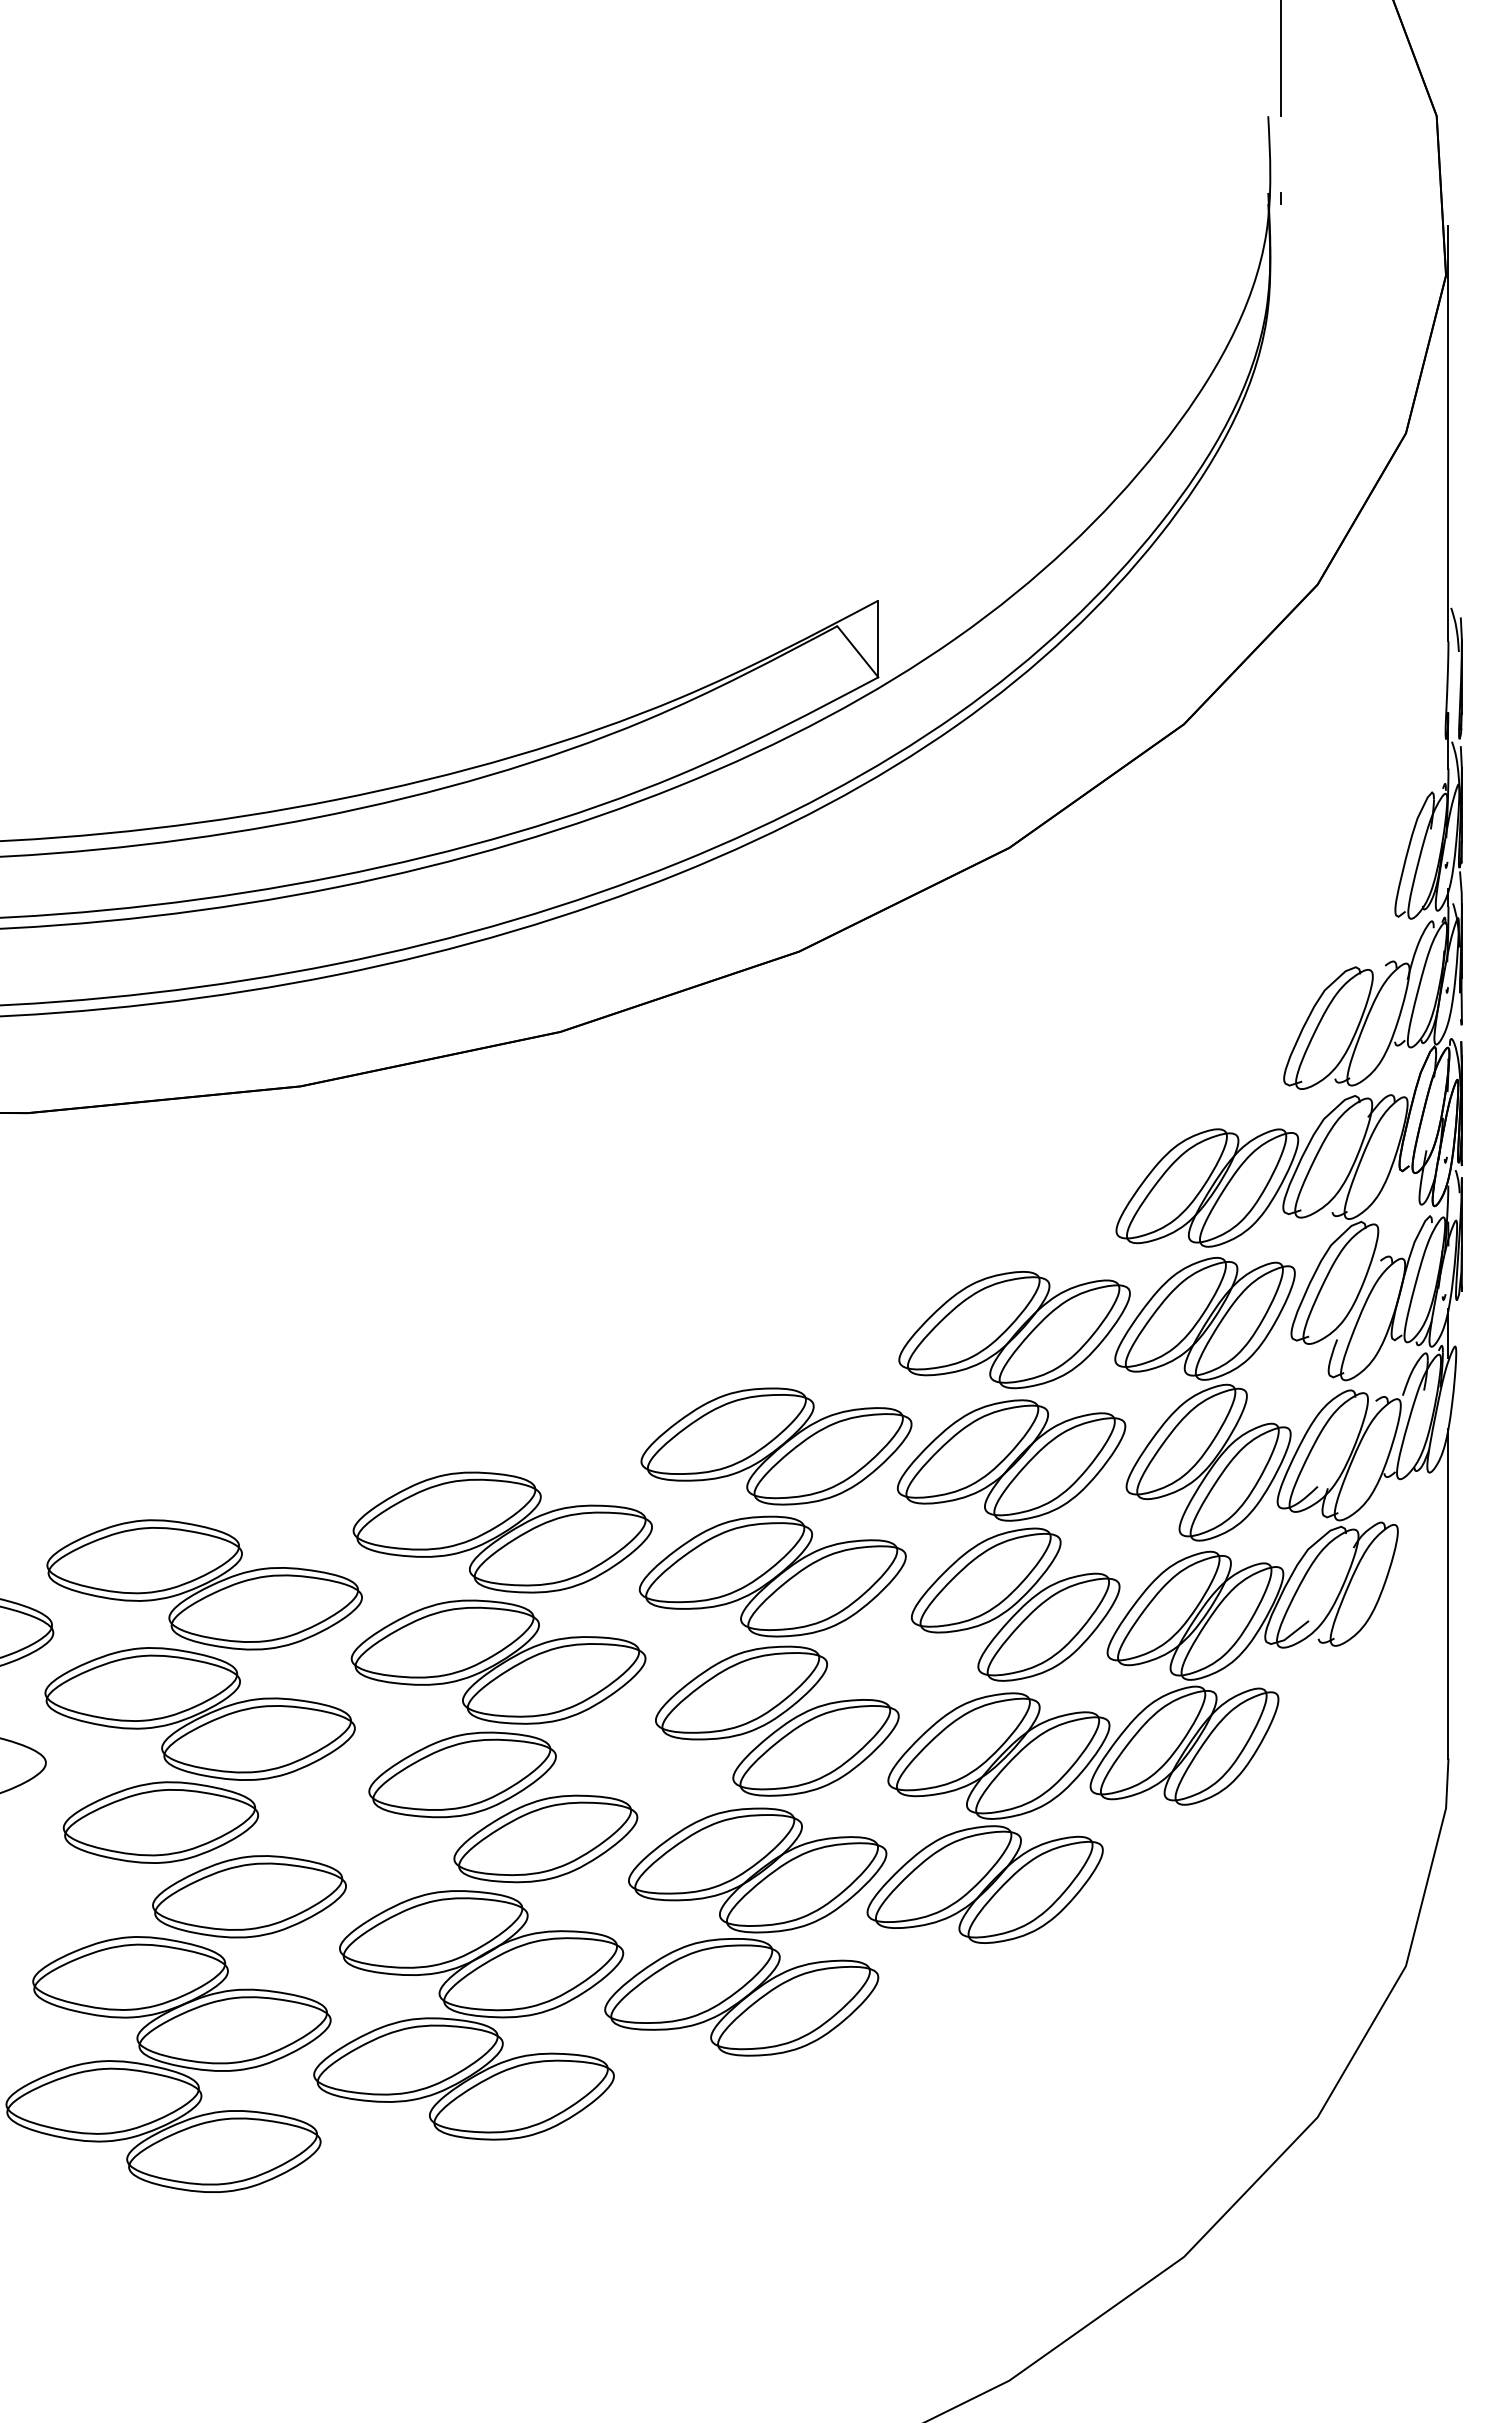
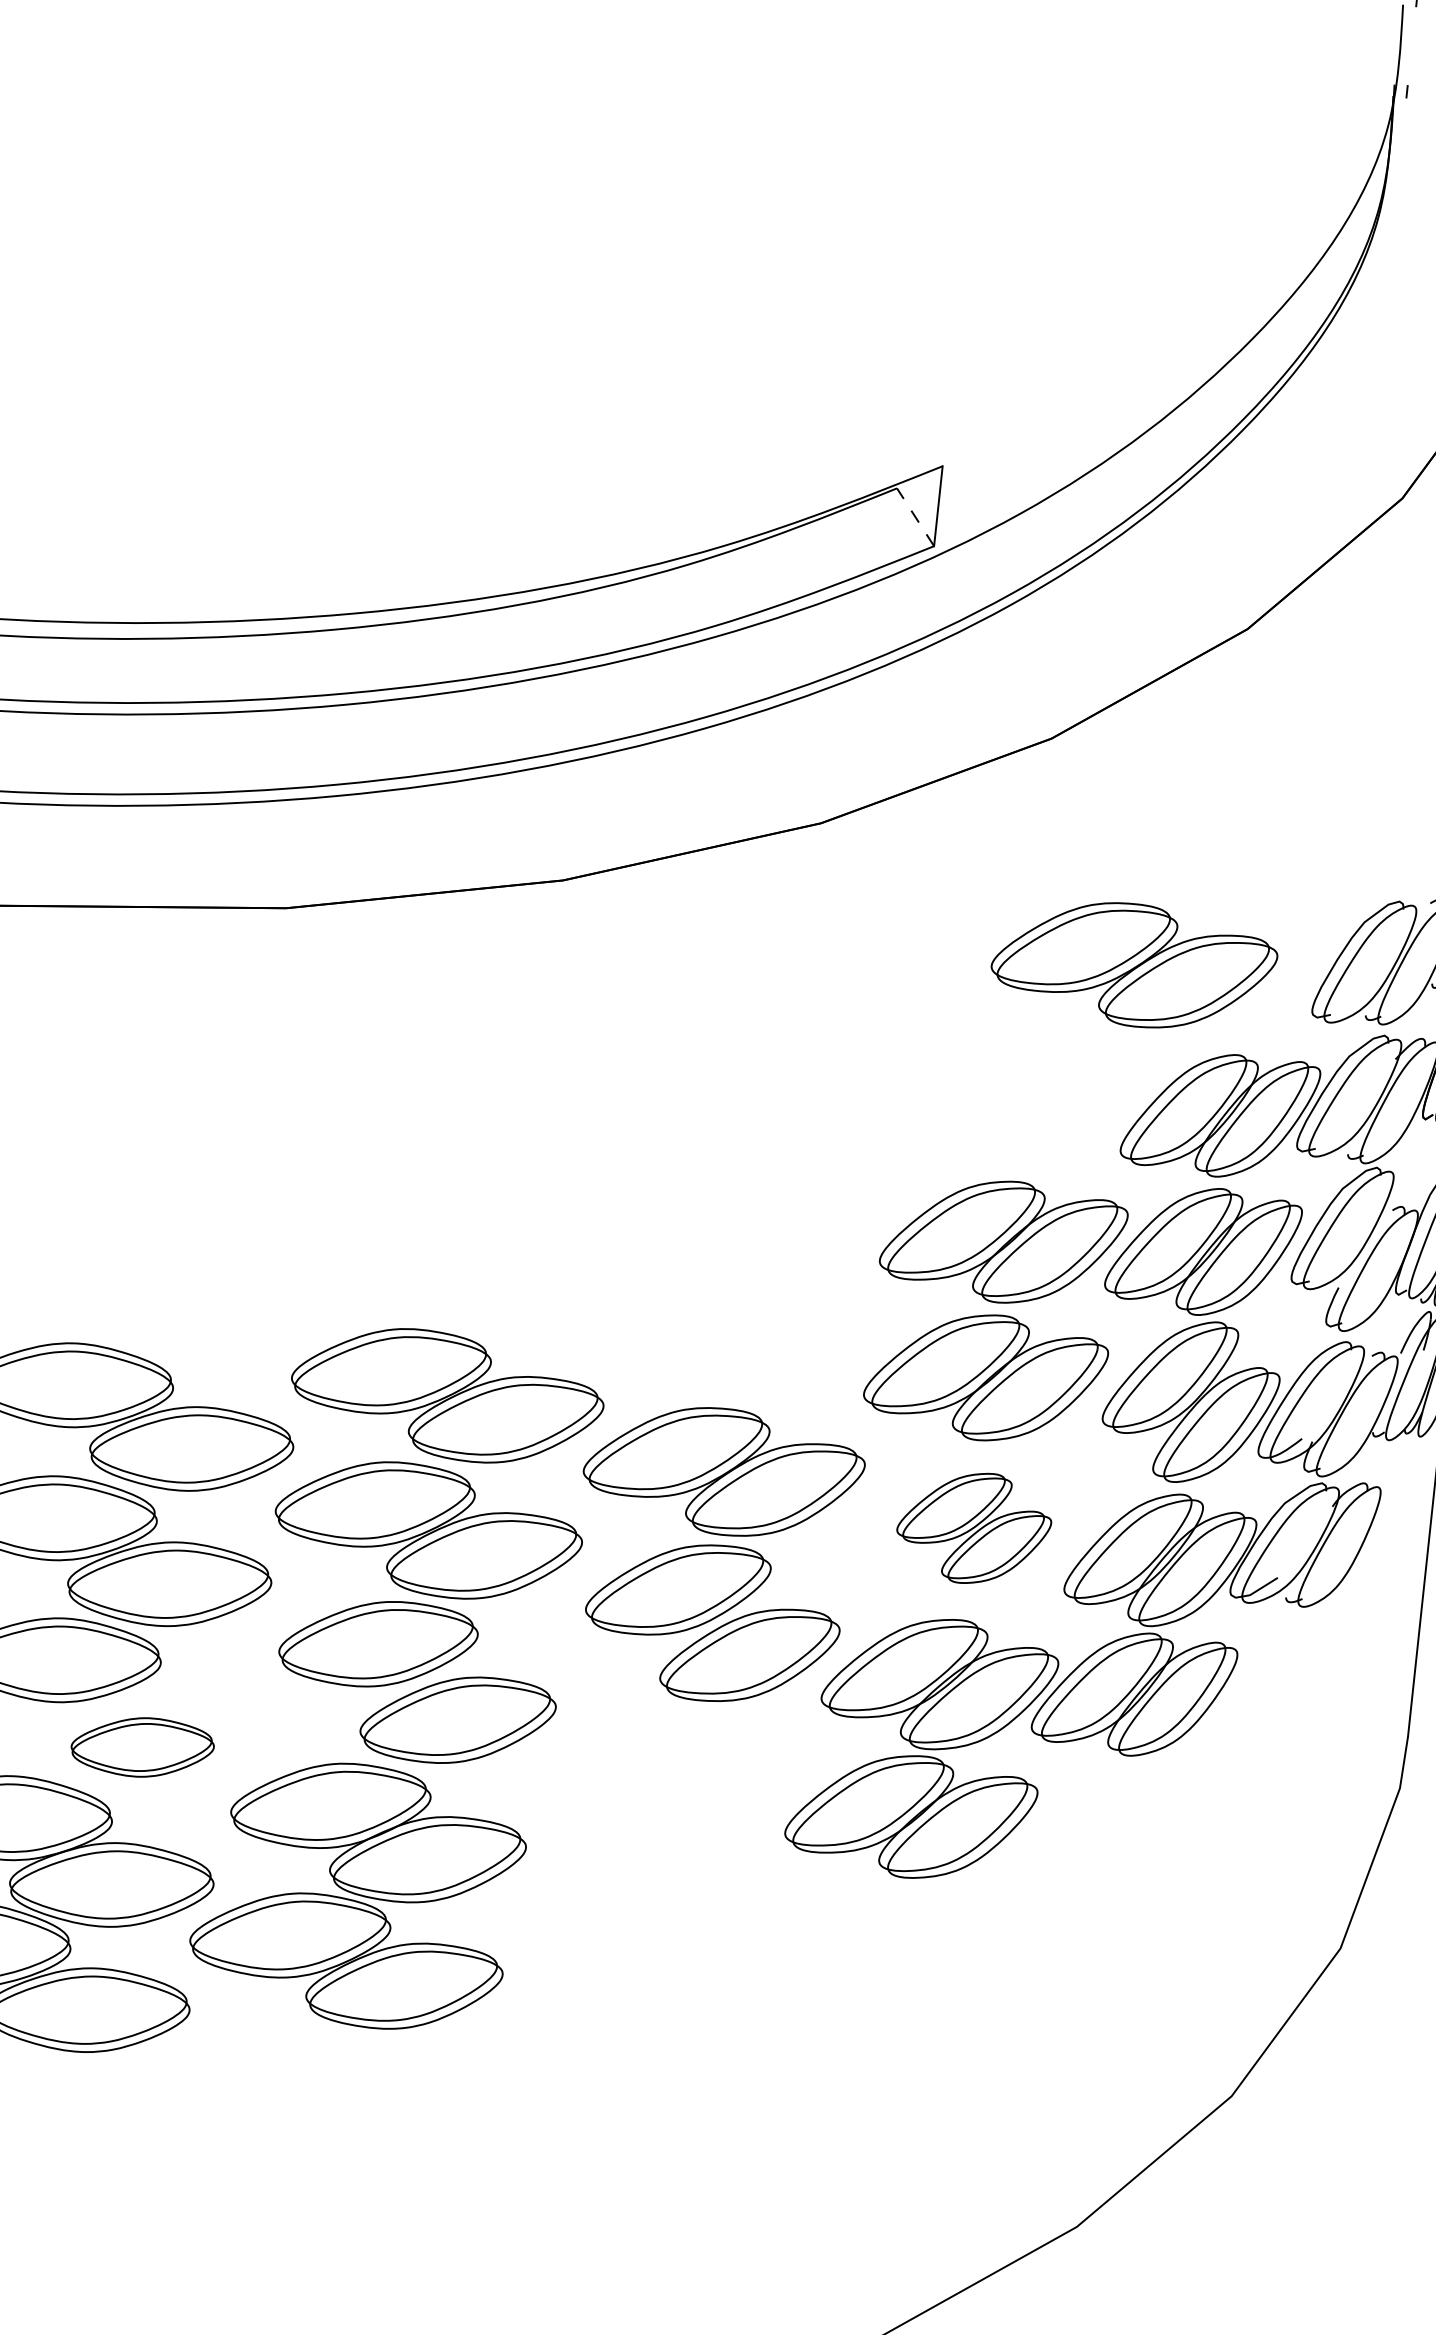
line: (857, 651) -> (915, 516), solid -> dashed
part: (776, 1446) -> (1134, 965), moved
part: (1015, 1604) -> (973, 1527), size x0.7
part: (249, 1896) -> (142, 1747), size x0.7
part: (745, 1931) -> (655, 1838), removed

